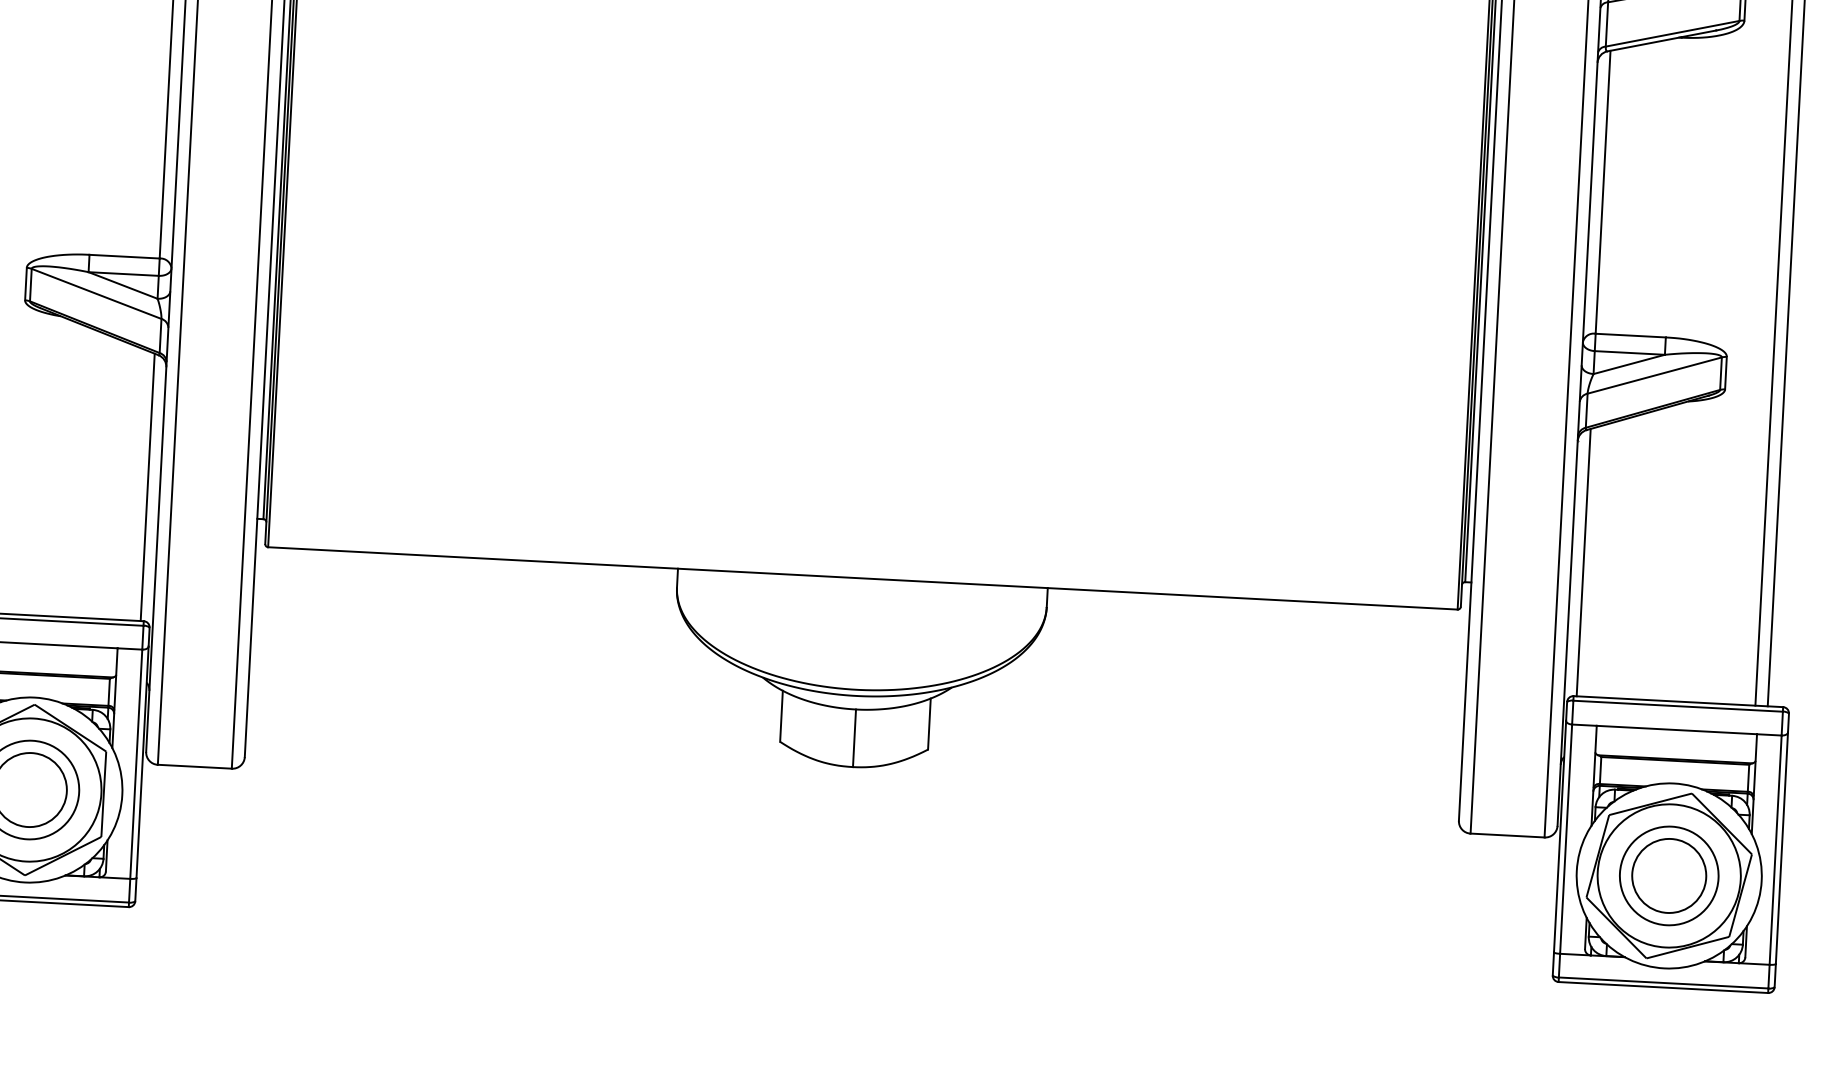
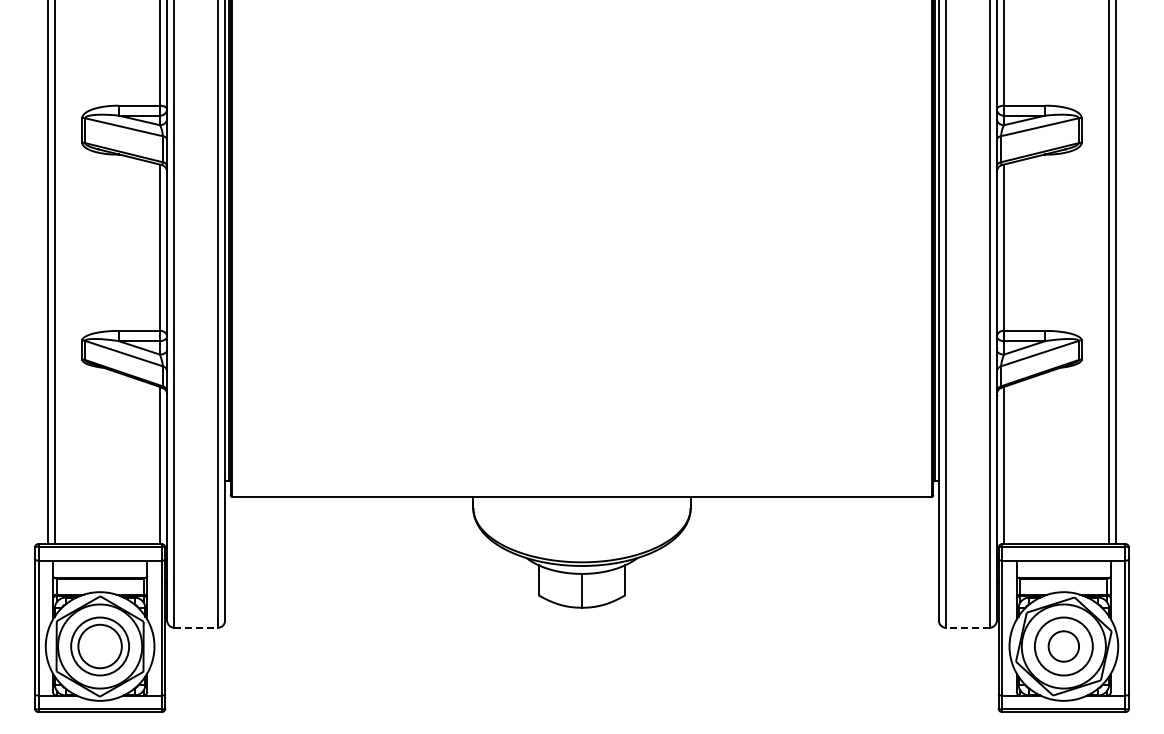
line: (195, 766) -> (196, 627), solid -> dashed
line: (1507, 835) -> (967, 627), solid -> dashed
circle: (1668, 875) -> (1063, 646), size x0.7

